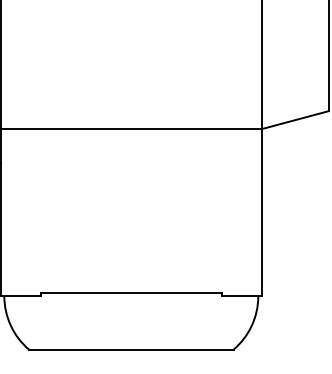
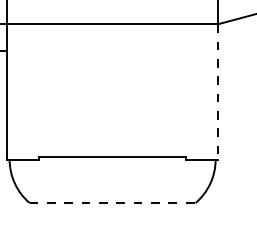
line: (261, 212) -> (218, 91), solid -> dashed
line: (131, 349) -> (112, 202), solid -> dashed

